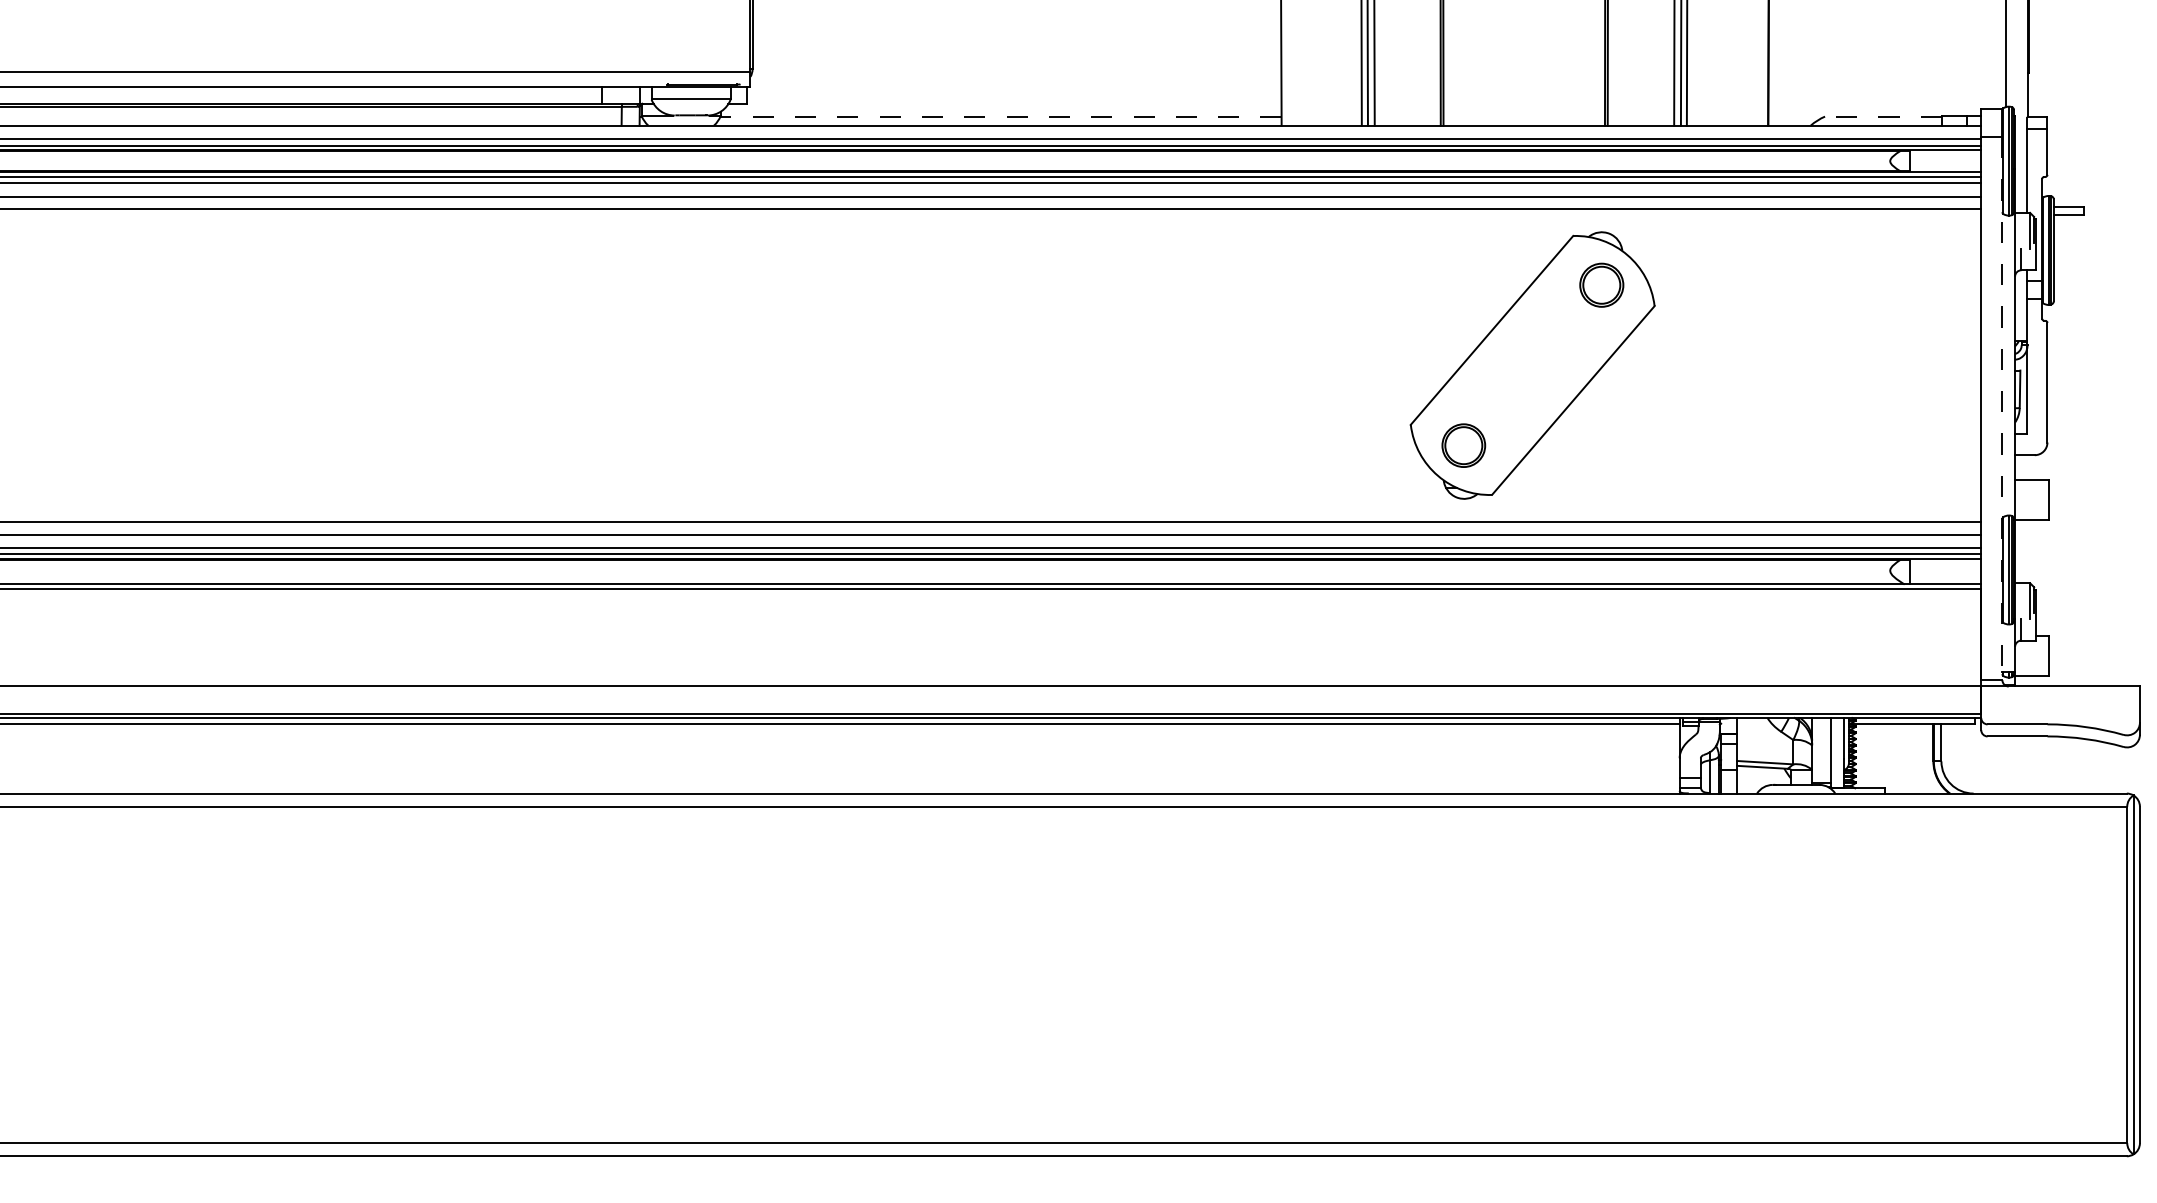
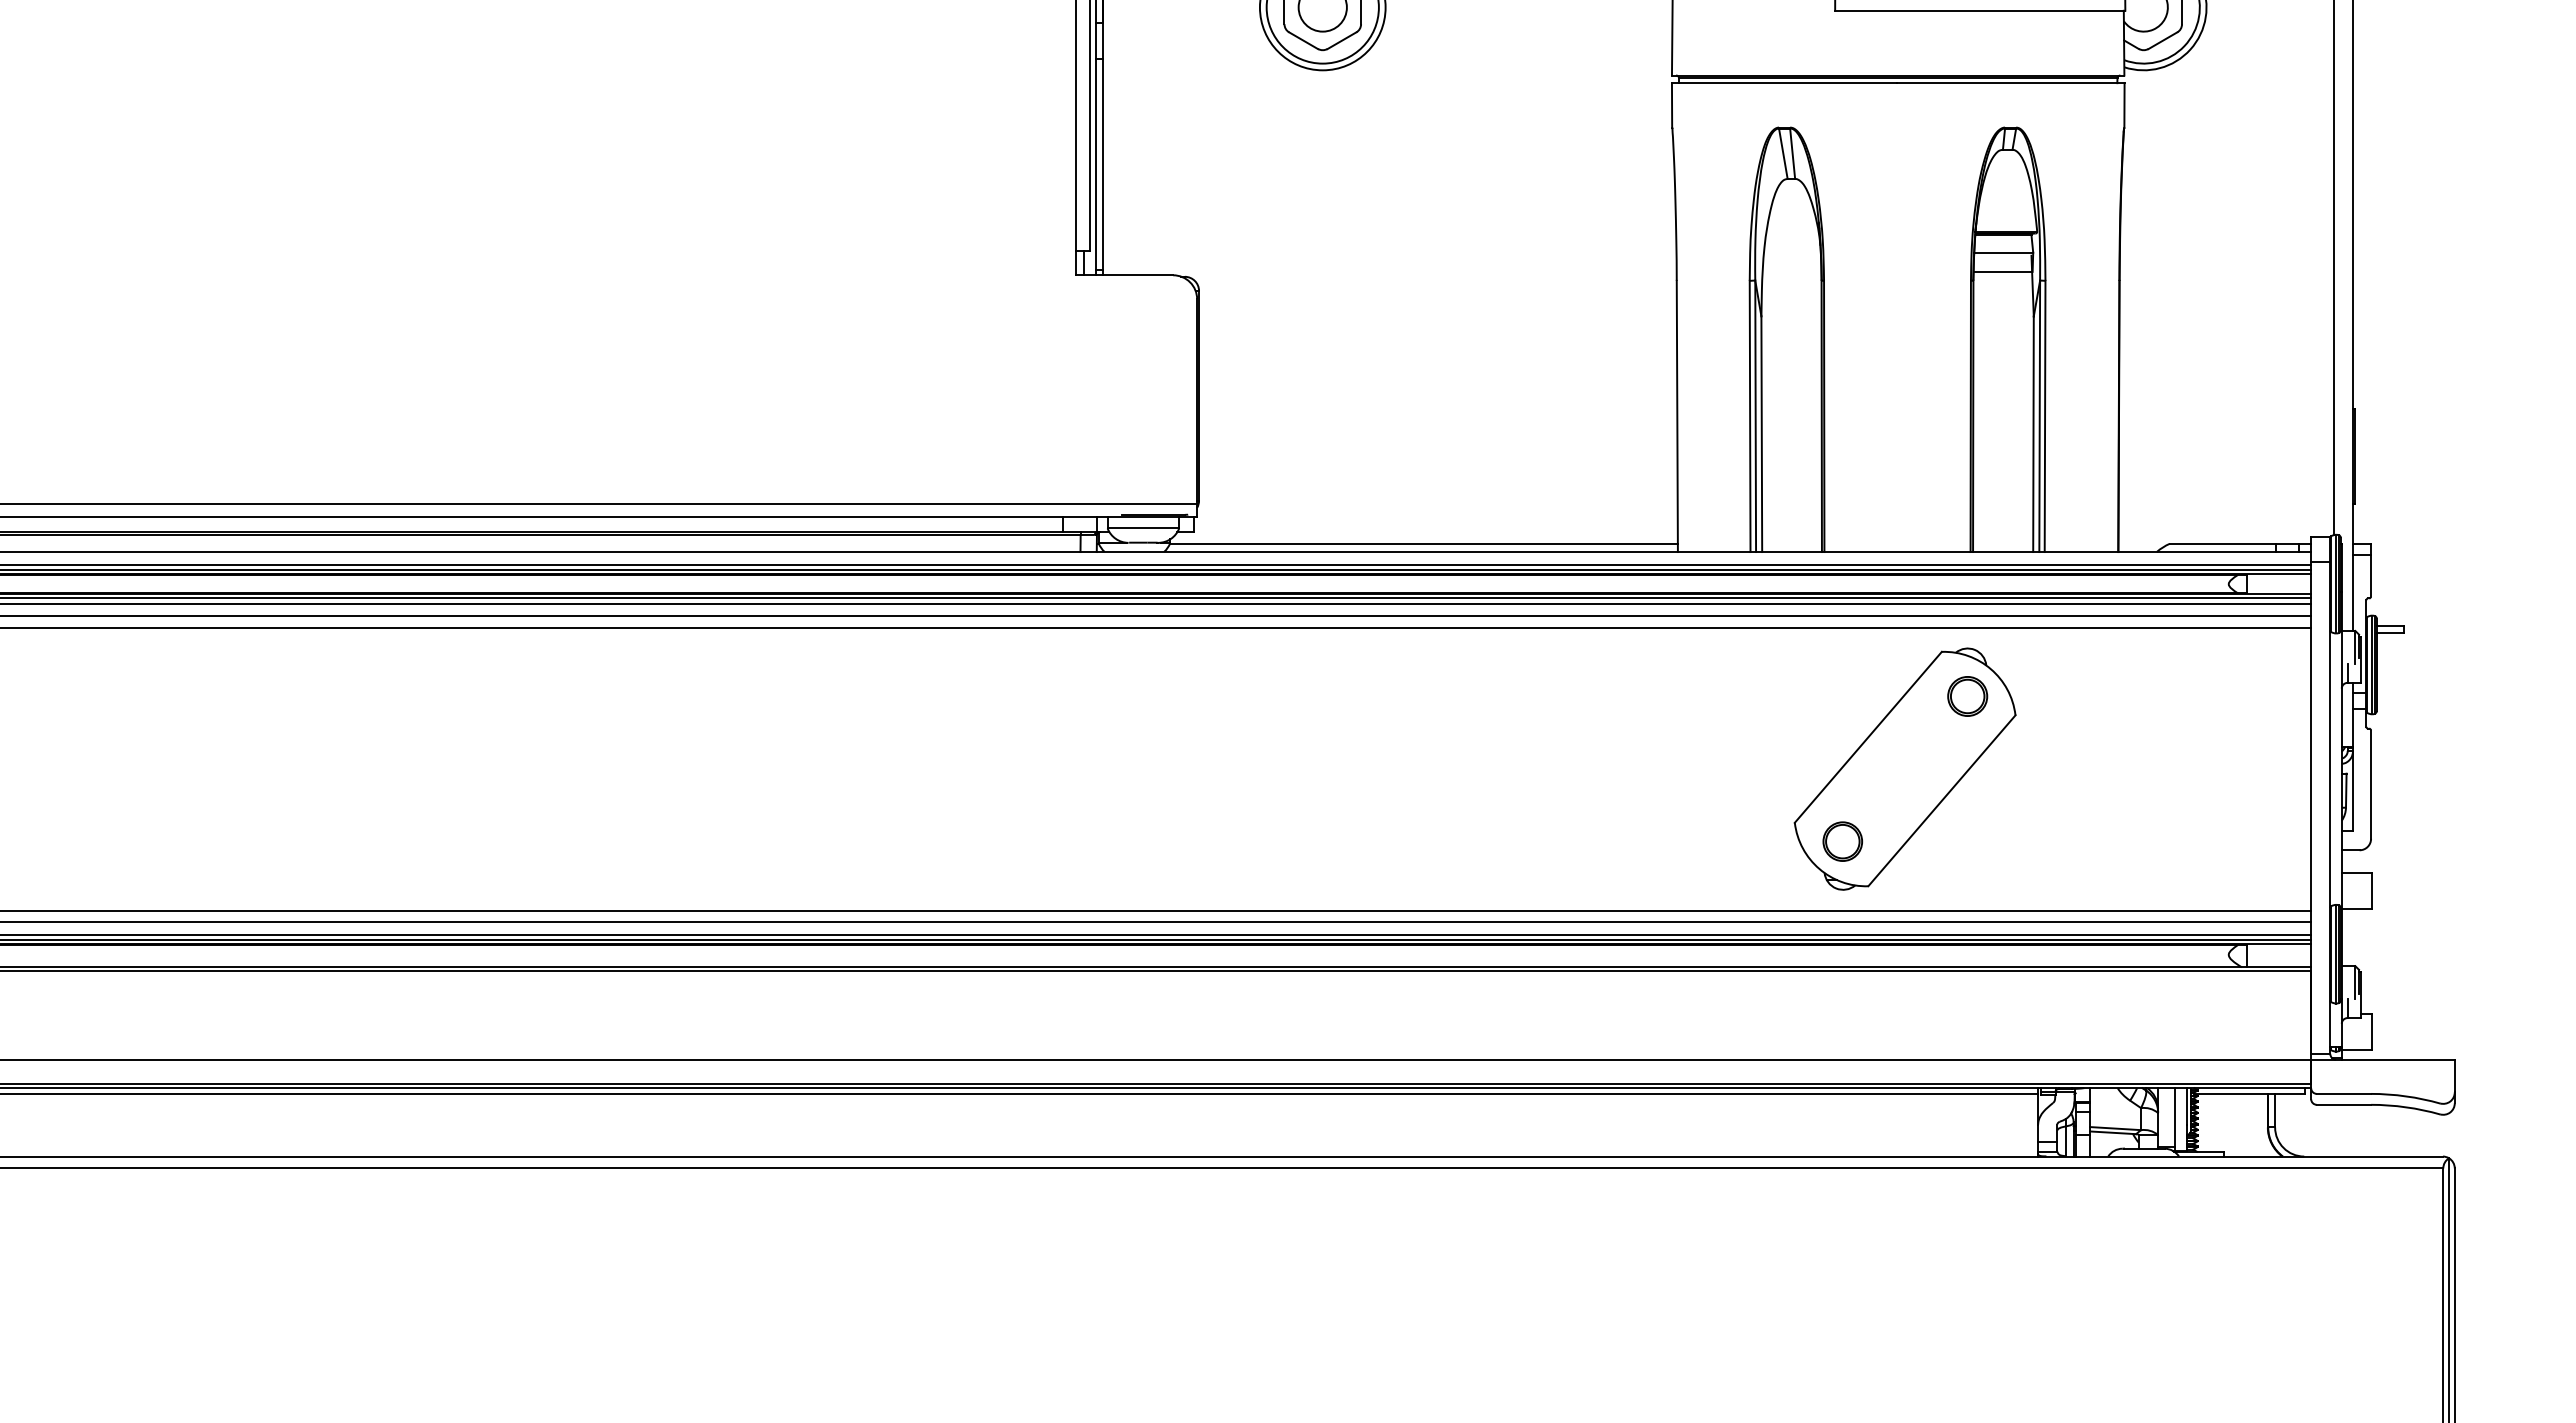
line: (1000, 116) -> (1423, 543), dashed -> solid
line: (1883, 116) -> (2222, 543), dashed -> solid
line: (2002, 409) -> (2330, 808), dashed -> solid

